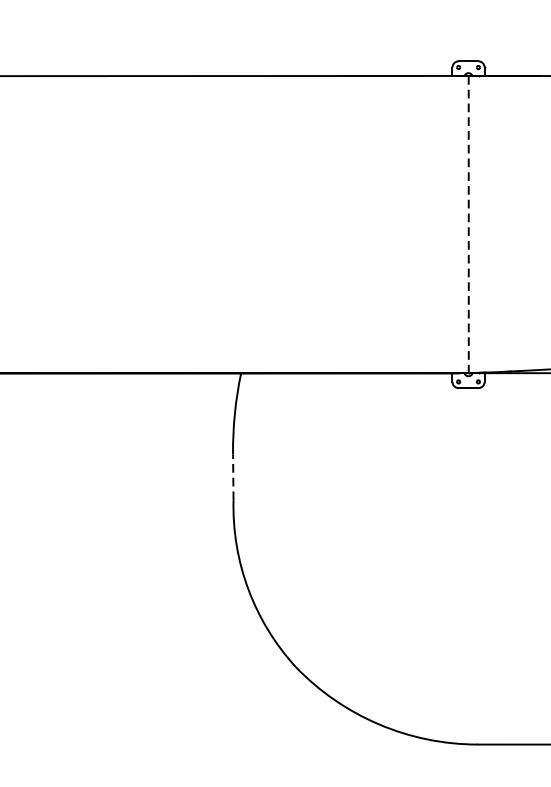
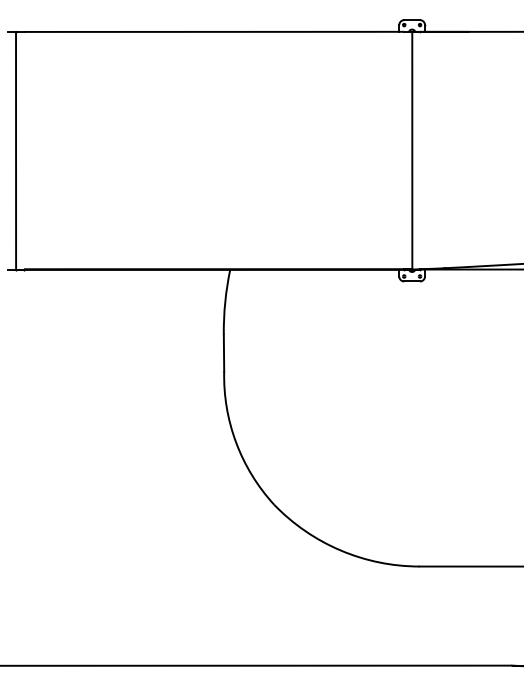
line: (468, 224) -> (412, 150), dashed -> solid
line: (233, 476) -> (224, 352), dashed -> solid

